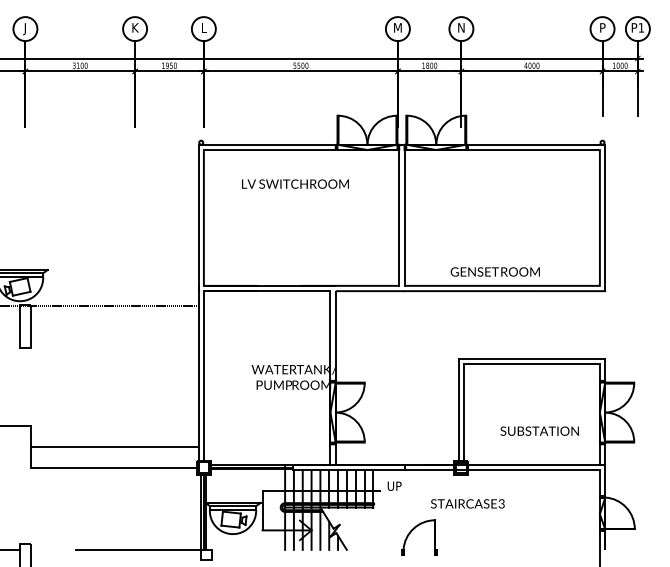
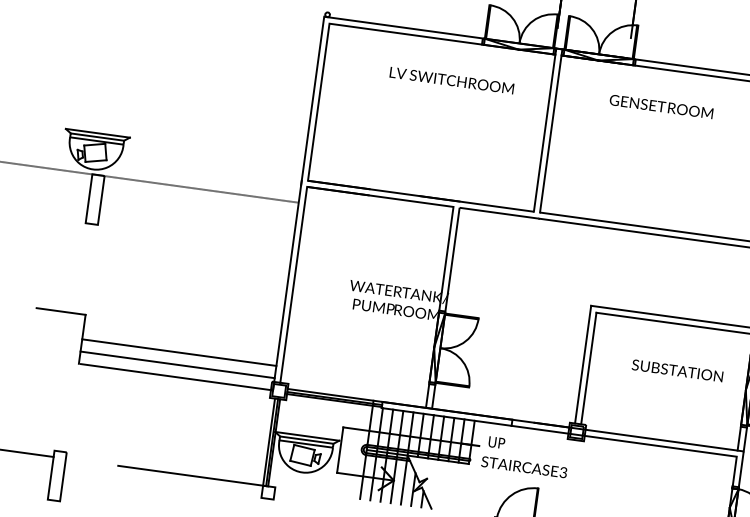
text: (295, 183) -> (452, 79), moved
text: (494, 271) -> (660, 106), moved
text: (539, 430) -> (677, 369), moved
line: (114, 457) -> (177, 365), added
text: (467, 503) -> (524, 466), moved

